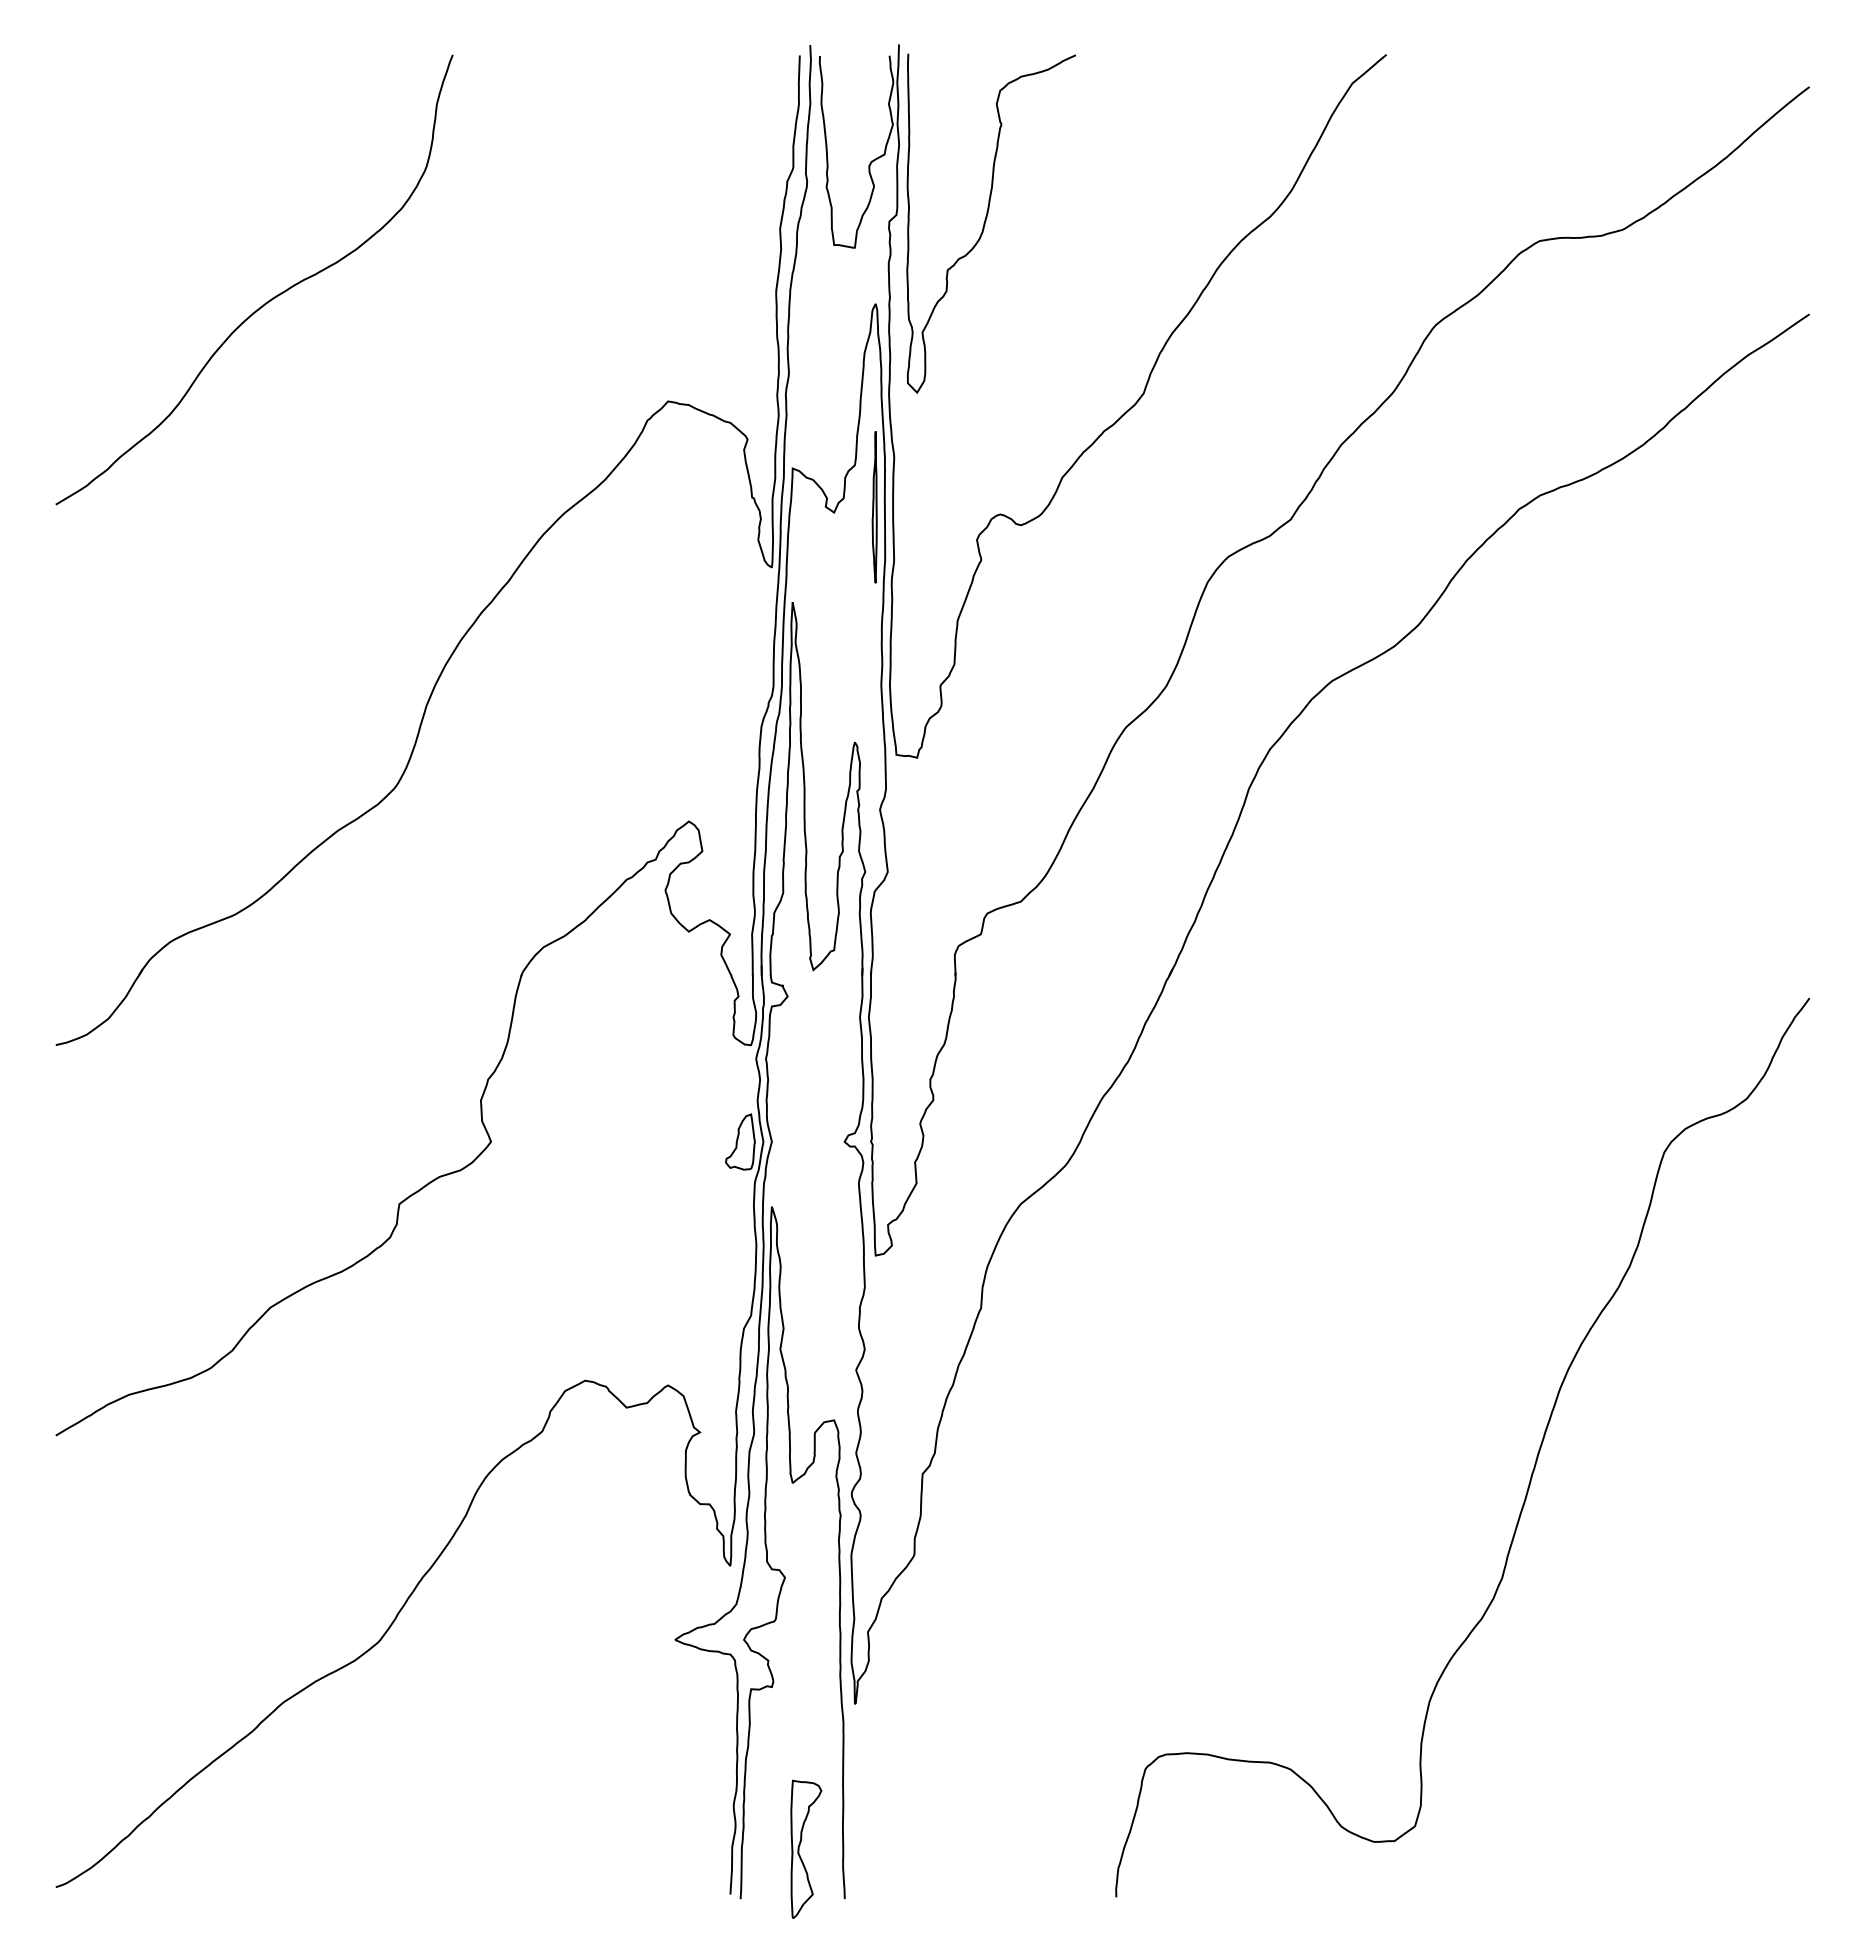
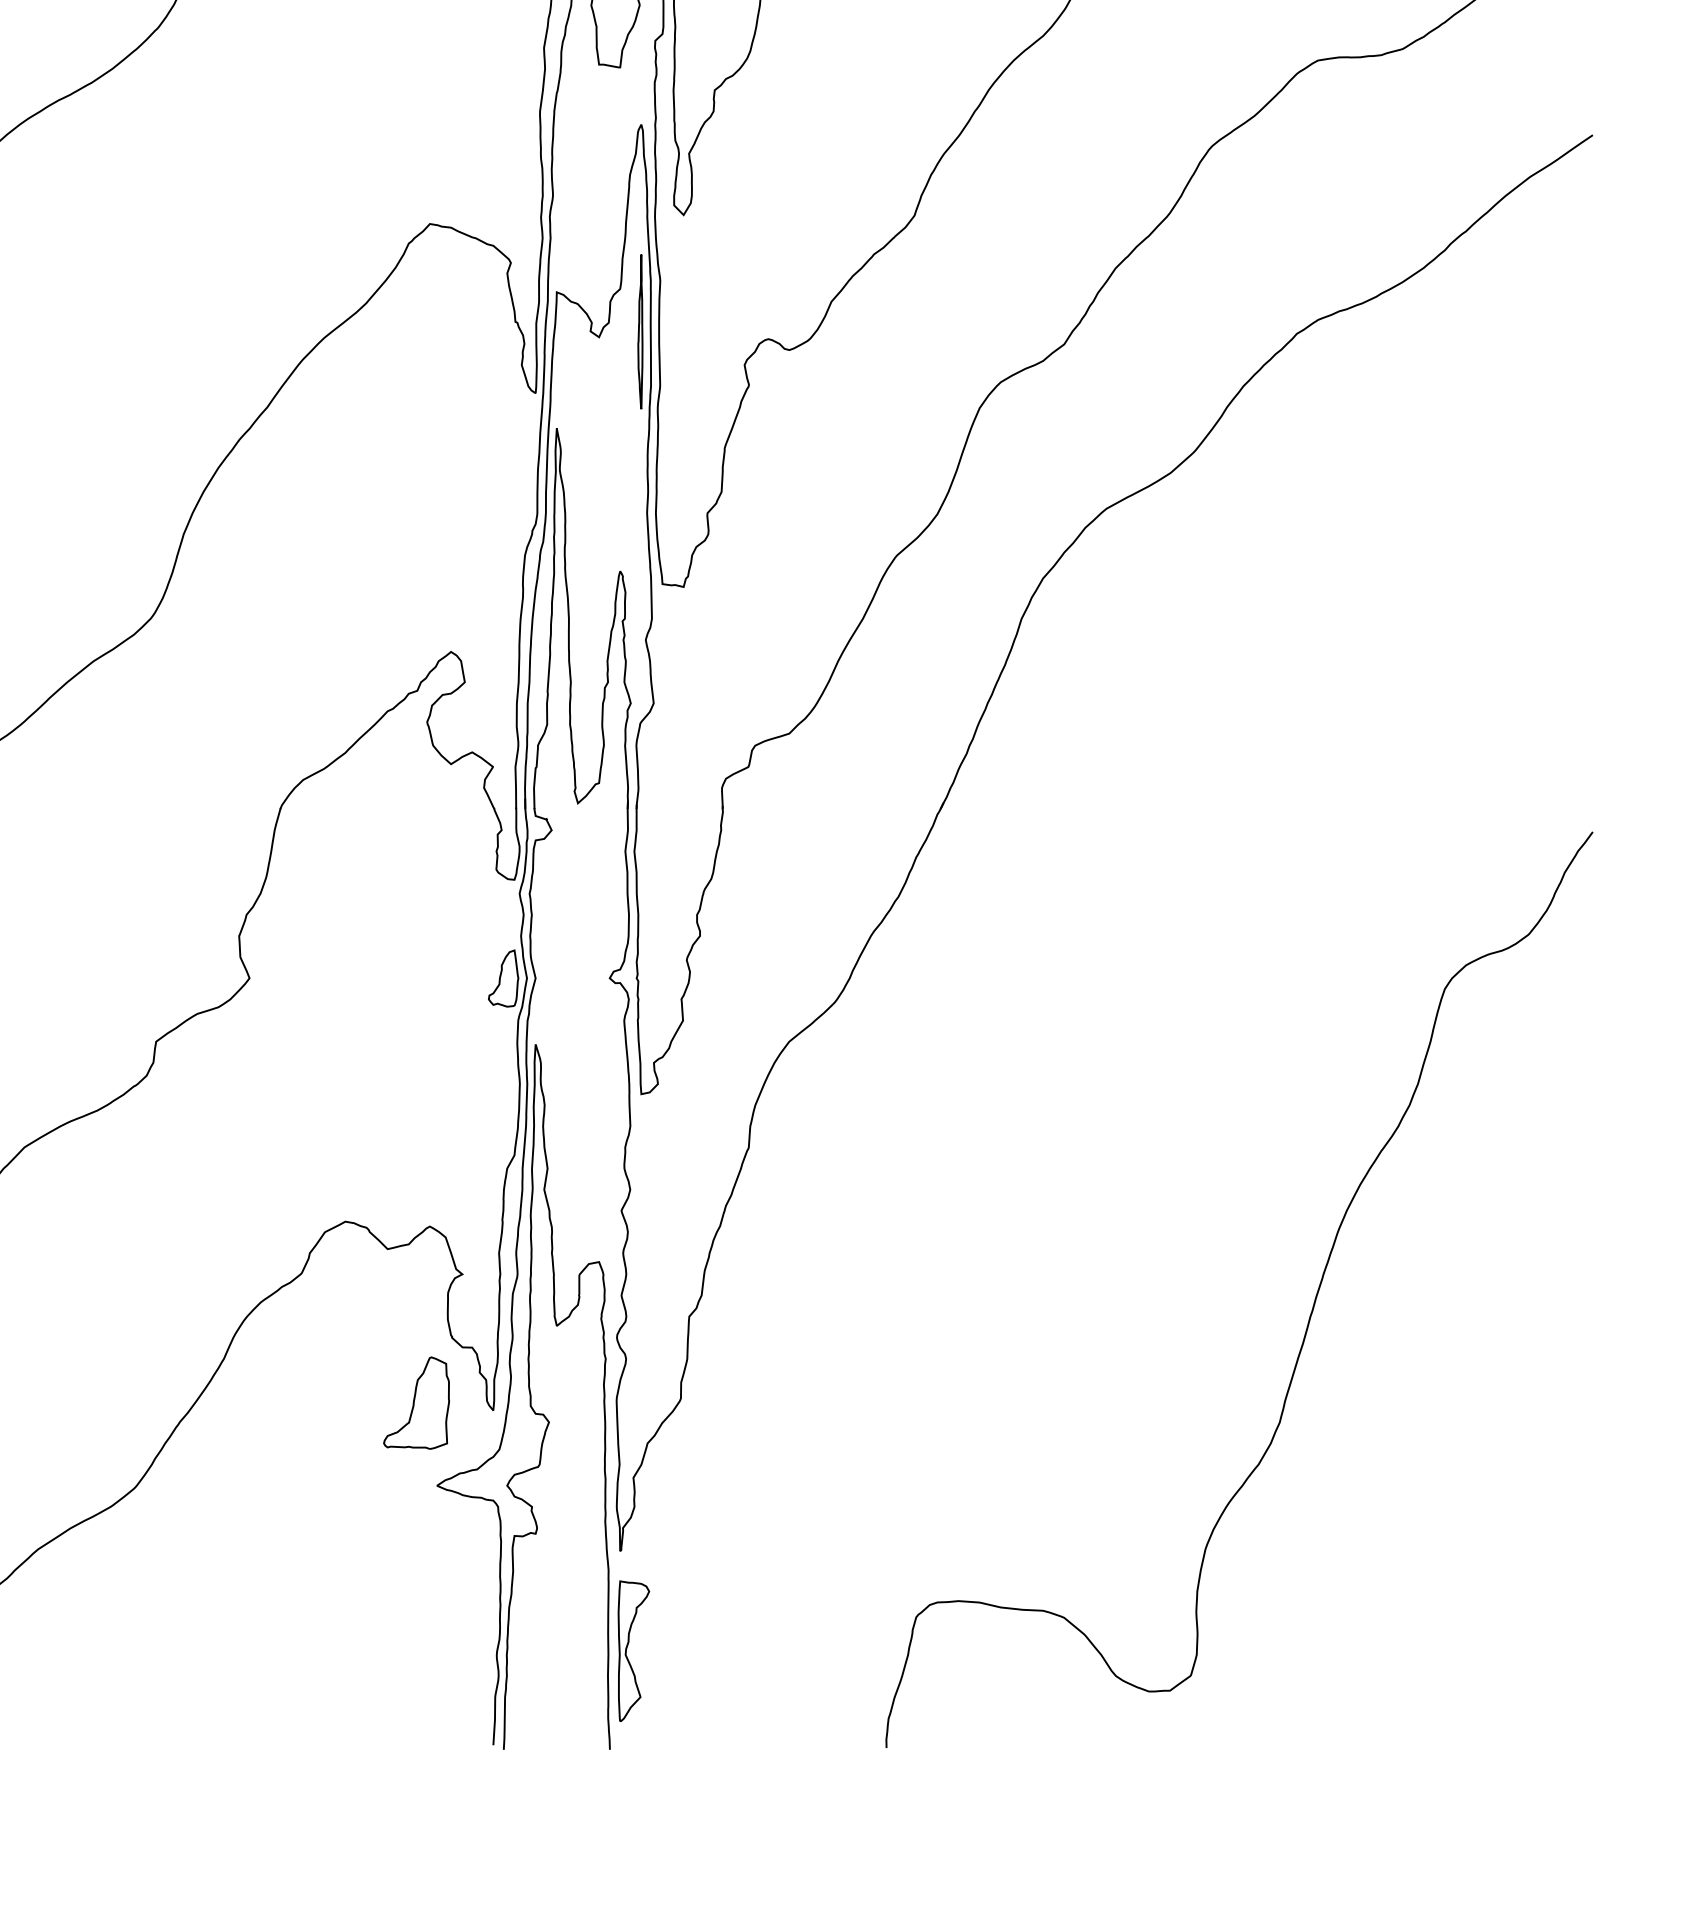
part: (654, 1558) -> (416, 1402), added
part: (800, 1845) -> (627, 1647), moved

